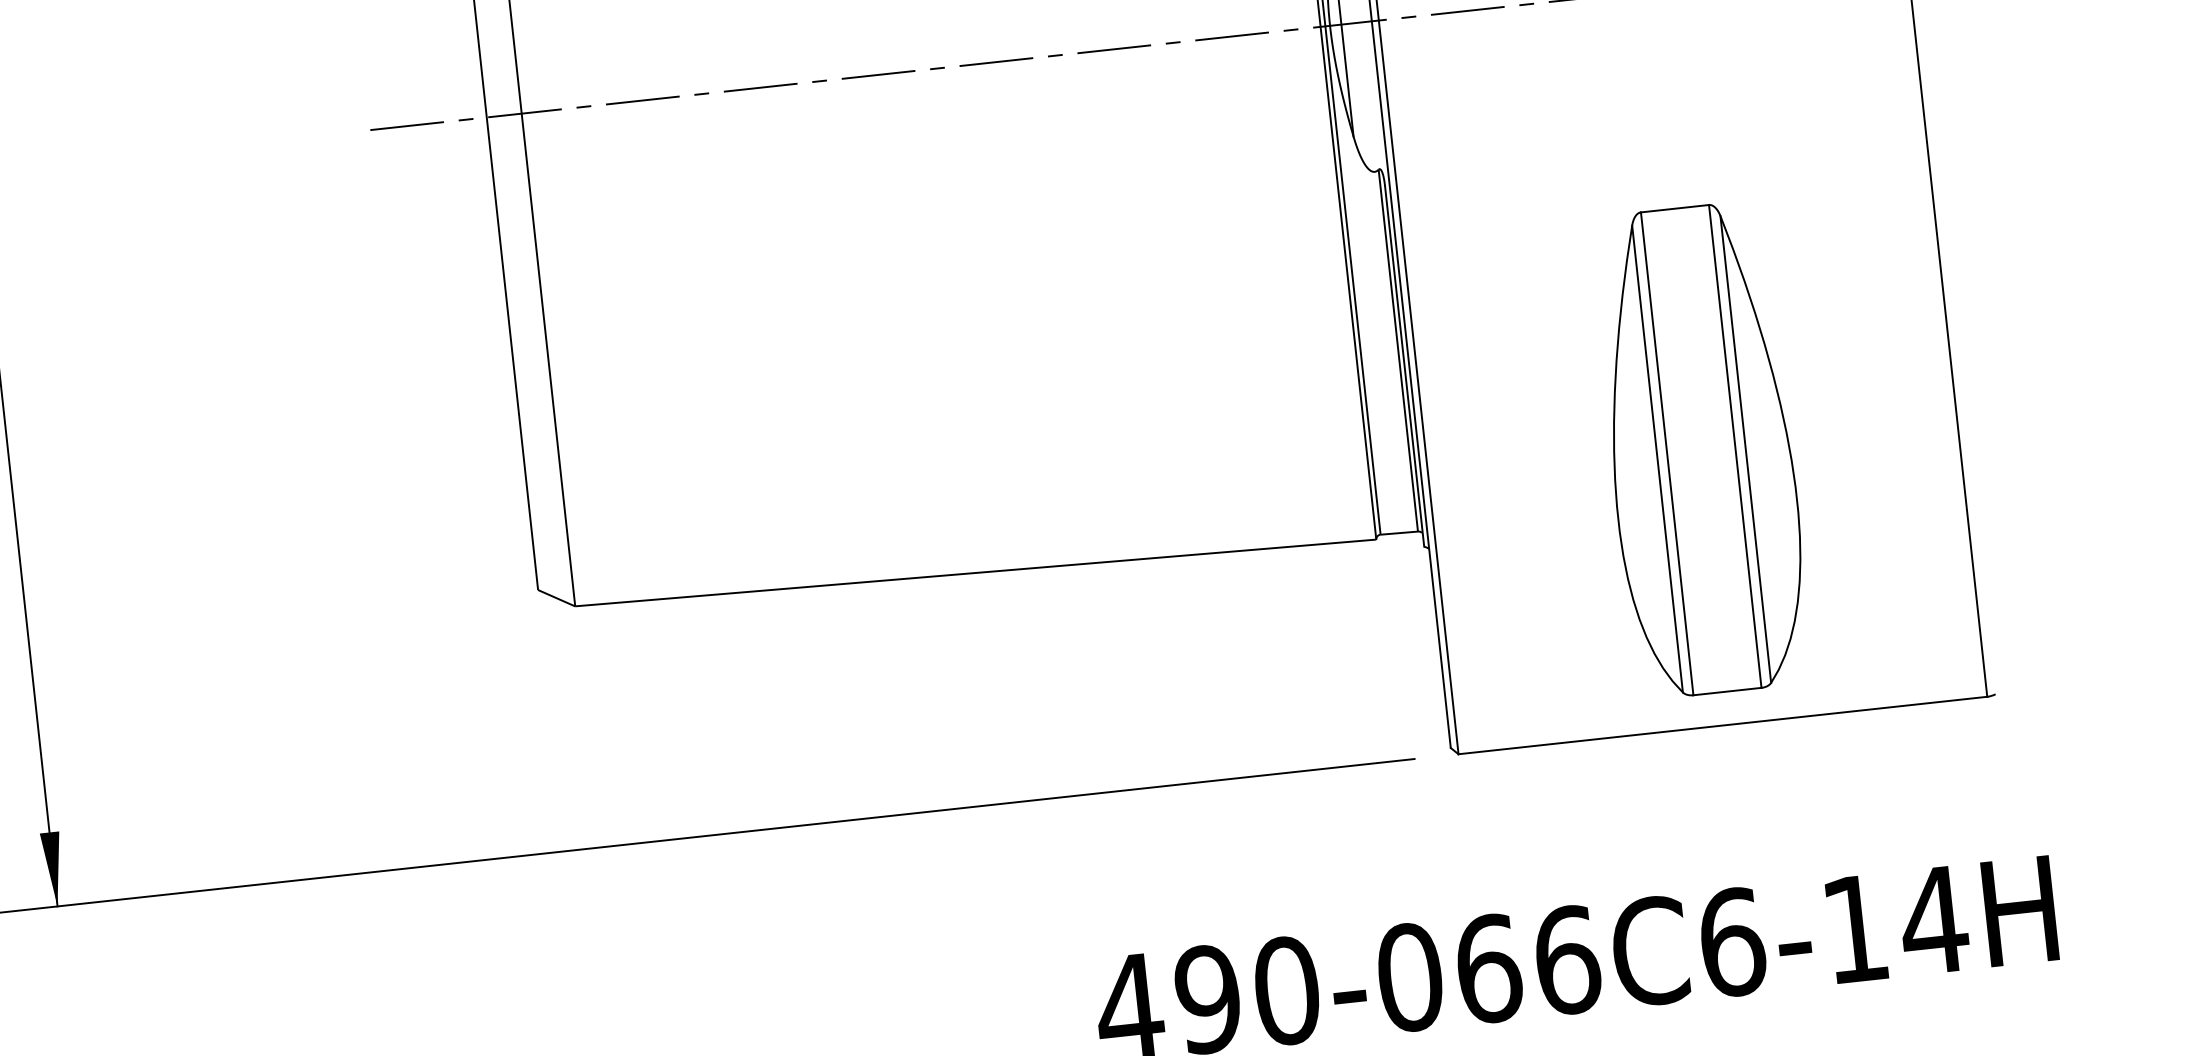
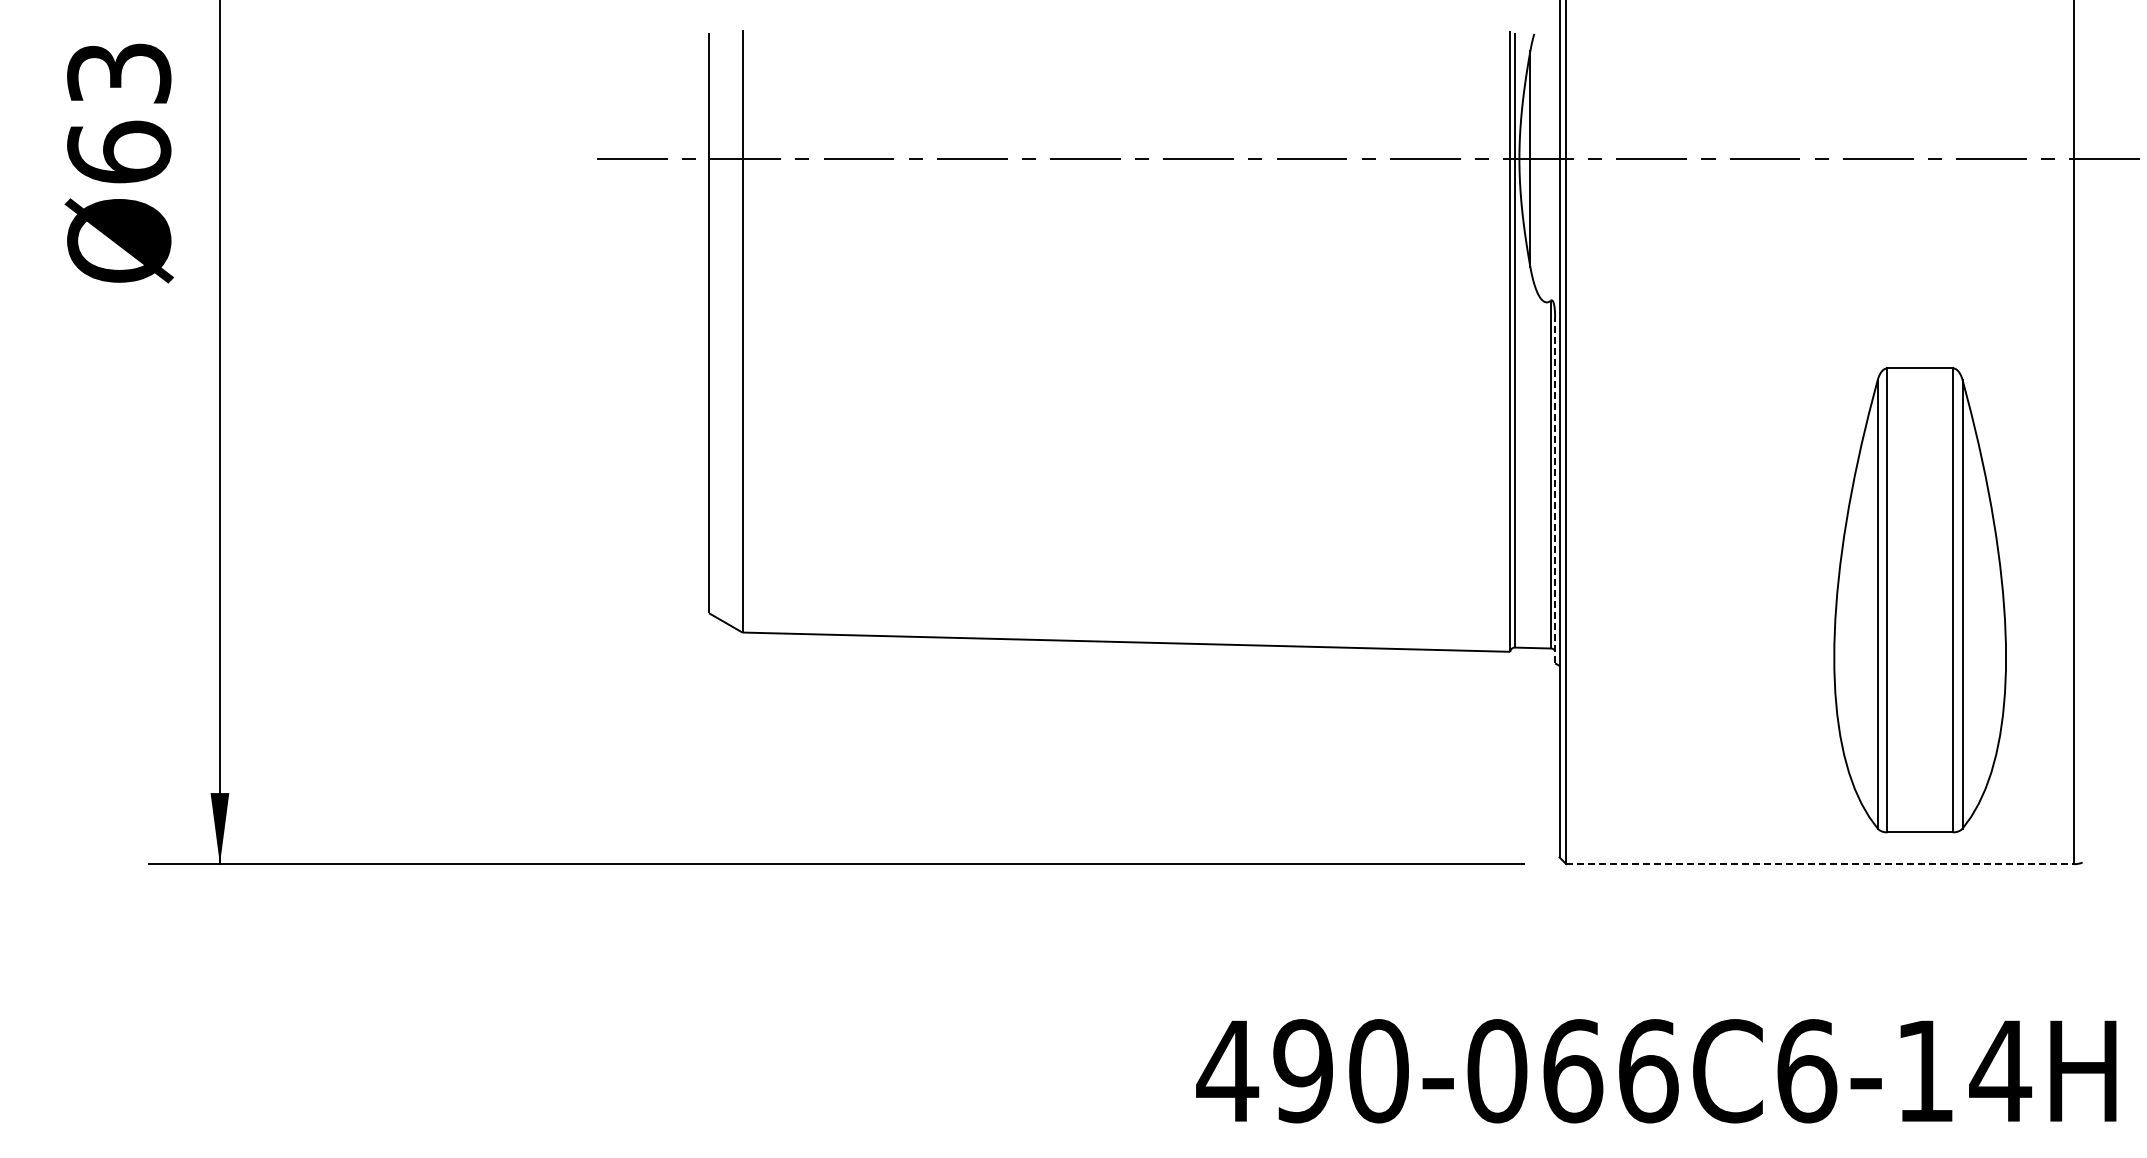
line: (1404, 365) -> (1555, 489), solid -> dashed
part: (1700, 450) -> (1919, 600), moved
line: (1723, 725) -> (1820, 864), solid -> dashed

